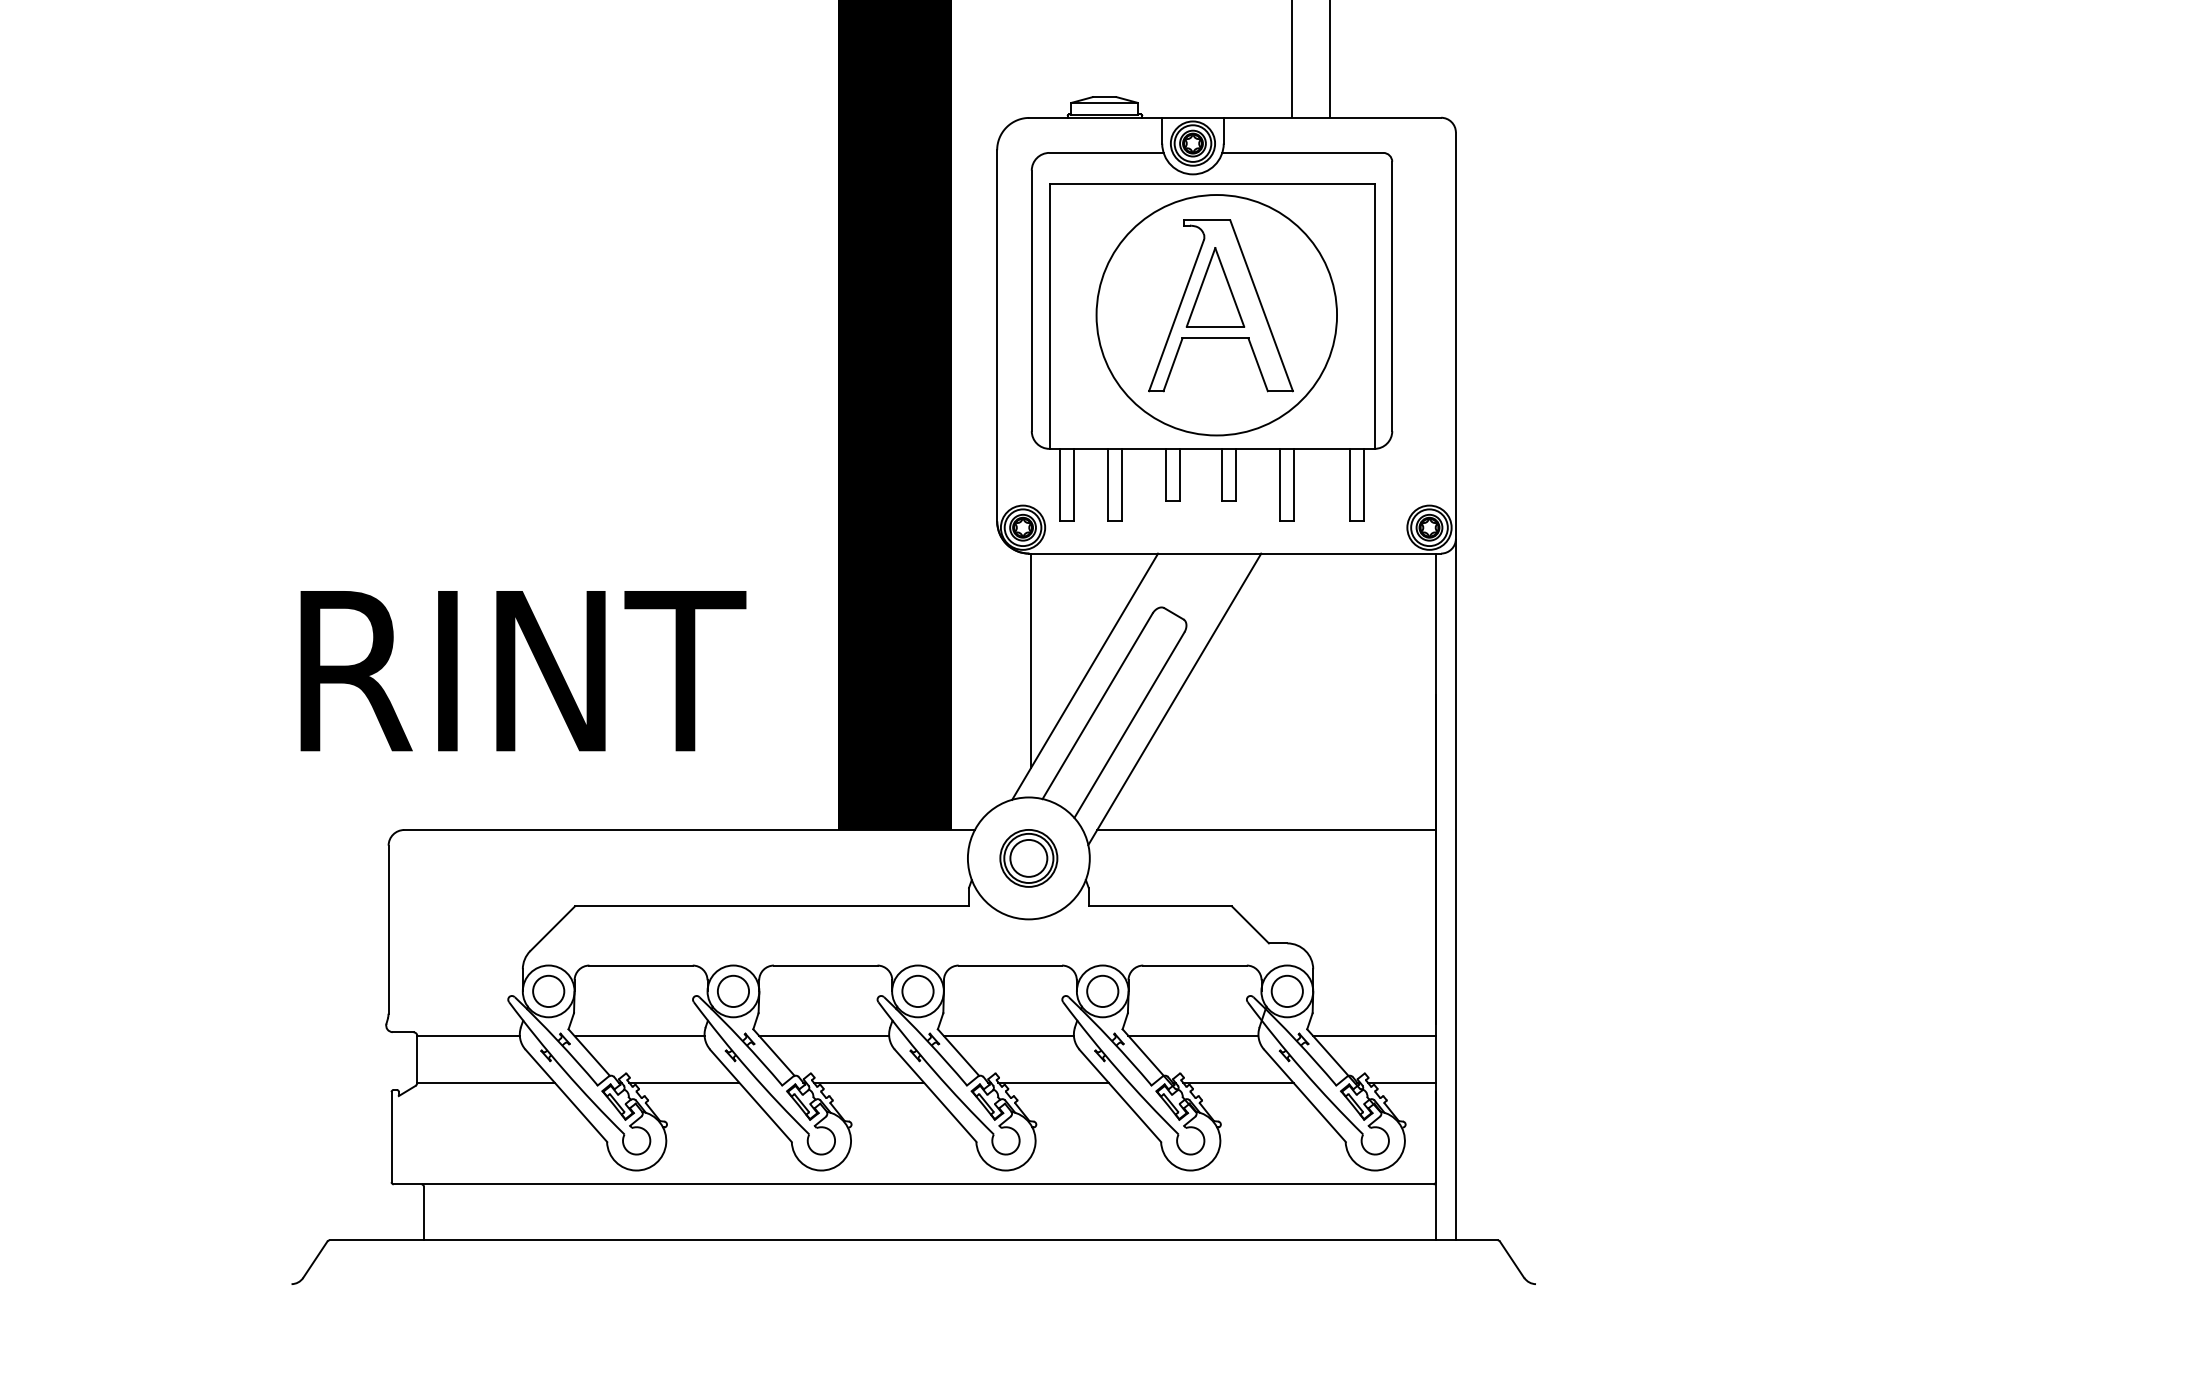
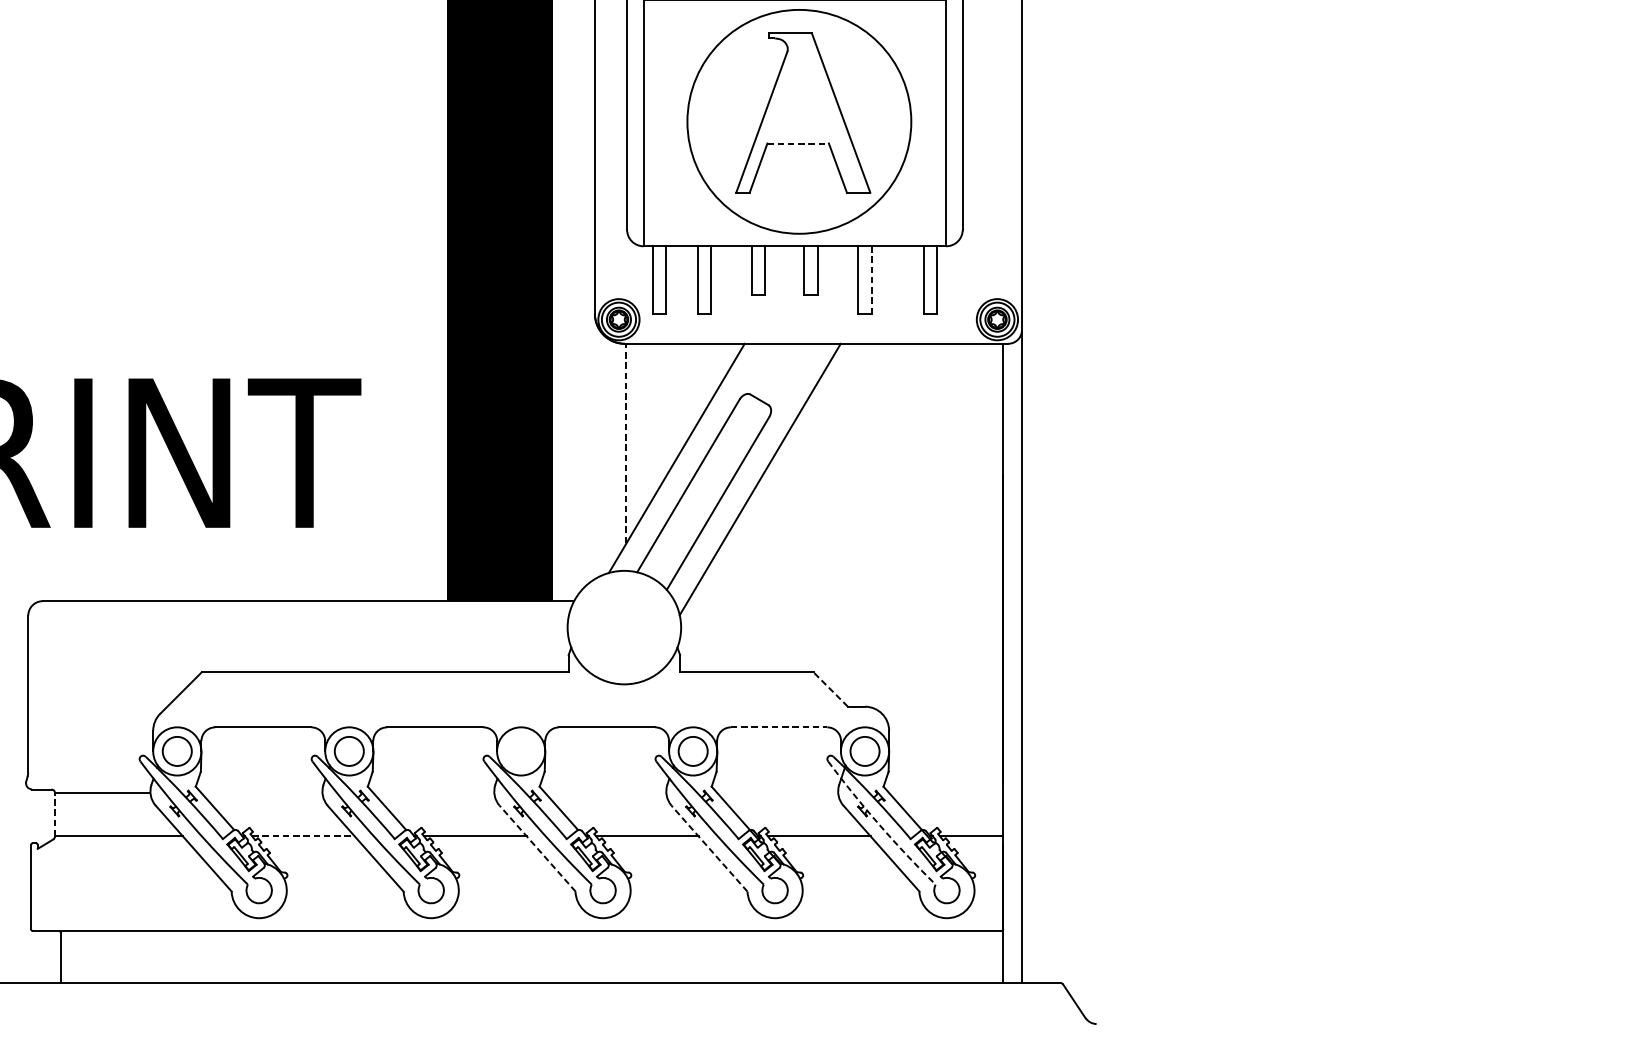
part: (1215, 287) -> (798, 96), removed
line: (1215, 338) -> (798, 143), solid -> dashed
line: (1294, 485) -> (871, 280), solid -> dashed
line: (1031, 660) -> (626, 443), solid -> dashed
line: (1266, 830) -> (845, 601), removed
part: (1028, 858) -> (624, 627), removed
line: (1250, 924) -> (830, 689), solid -> dashed
line: (1195, 965) -> (779, 727), solid -> dashed
circle: (917, 990) -> (520, 750), removed
line: (639, 1036) -> (261, 793), removed
line: (824, 1036) -> (434, 793), removed
line: (1008, 1036) -> (605, 793), removed
line: (1193, 1036) -> (777, 793), removed
line: (1374, 1036) -> (946, 793), removed
line: (417, 1058) -> (55, 813), solid -> dashed
arc: (1302, 1070) -> (879, 825), solid -> dashed
line: (684, 1082) -> (303, 836), solid -> dashed
line: (935, 1095) -> (537, 848), solid -> dashed
line: (1120, 1095) -> (709, 848), solid -> dashed

